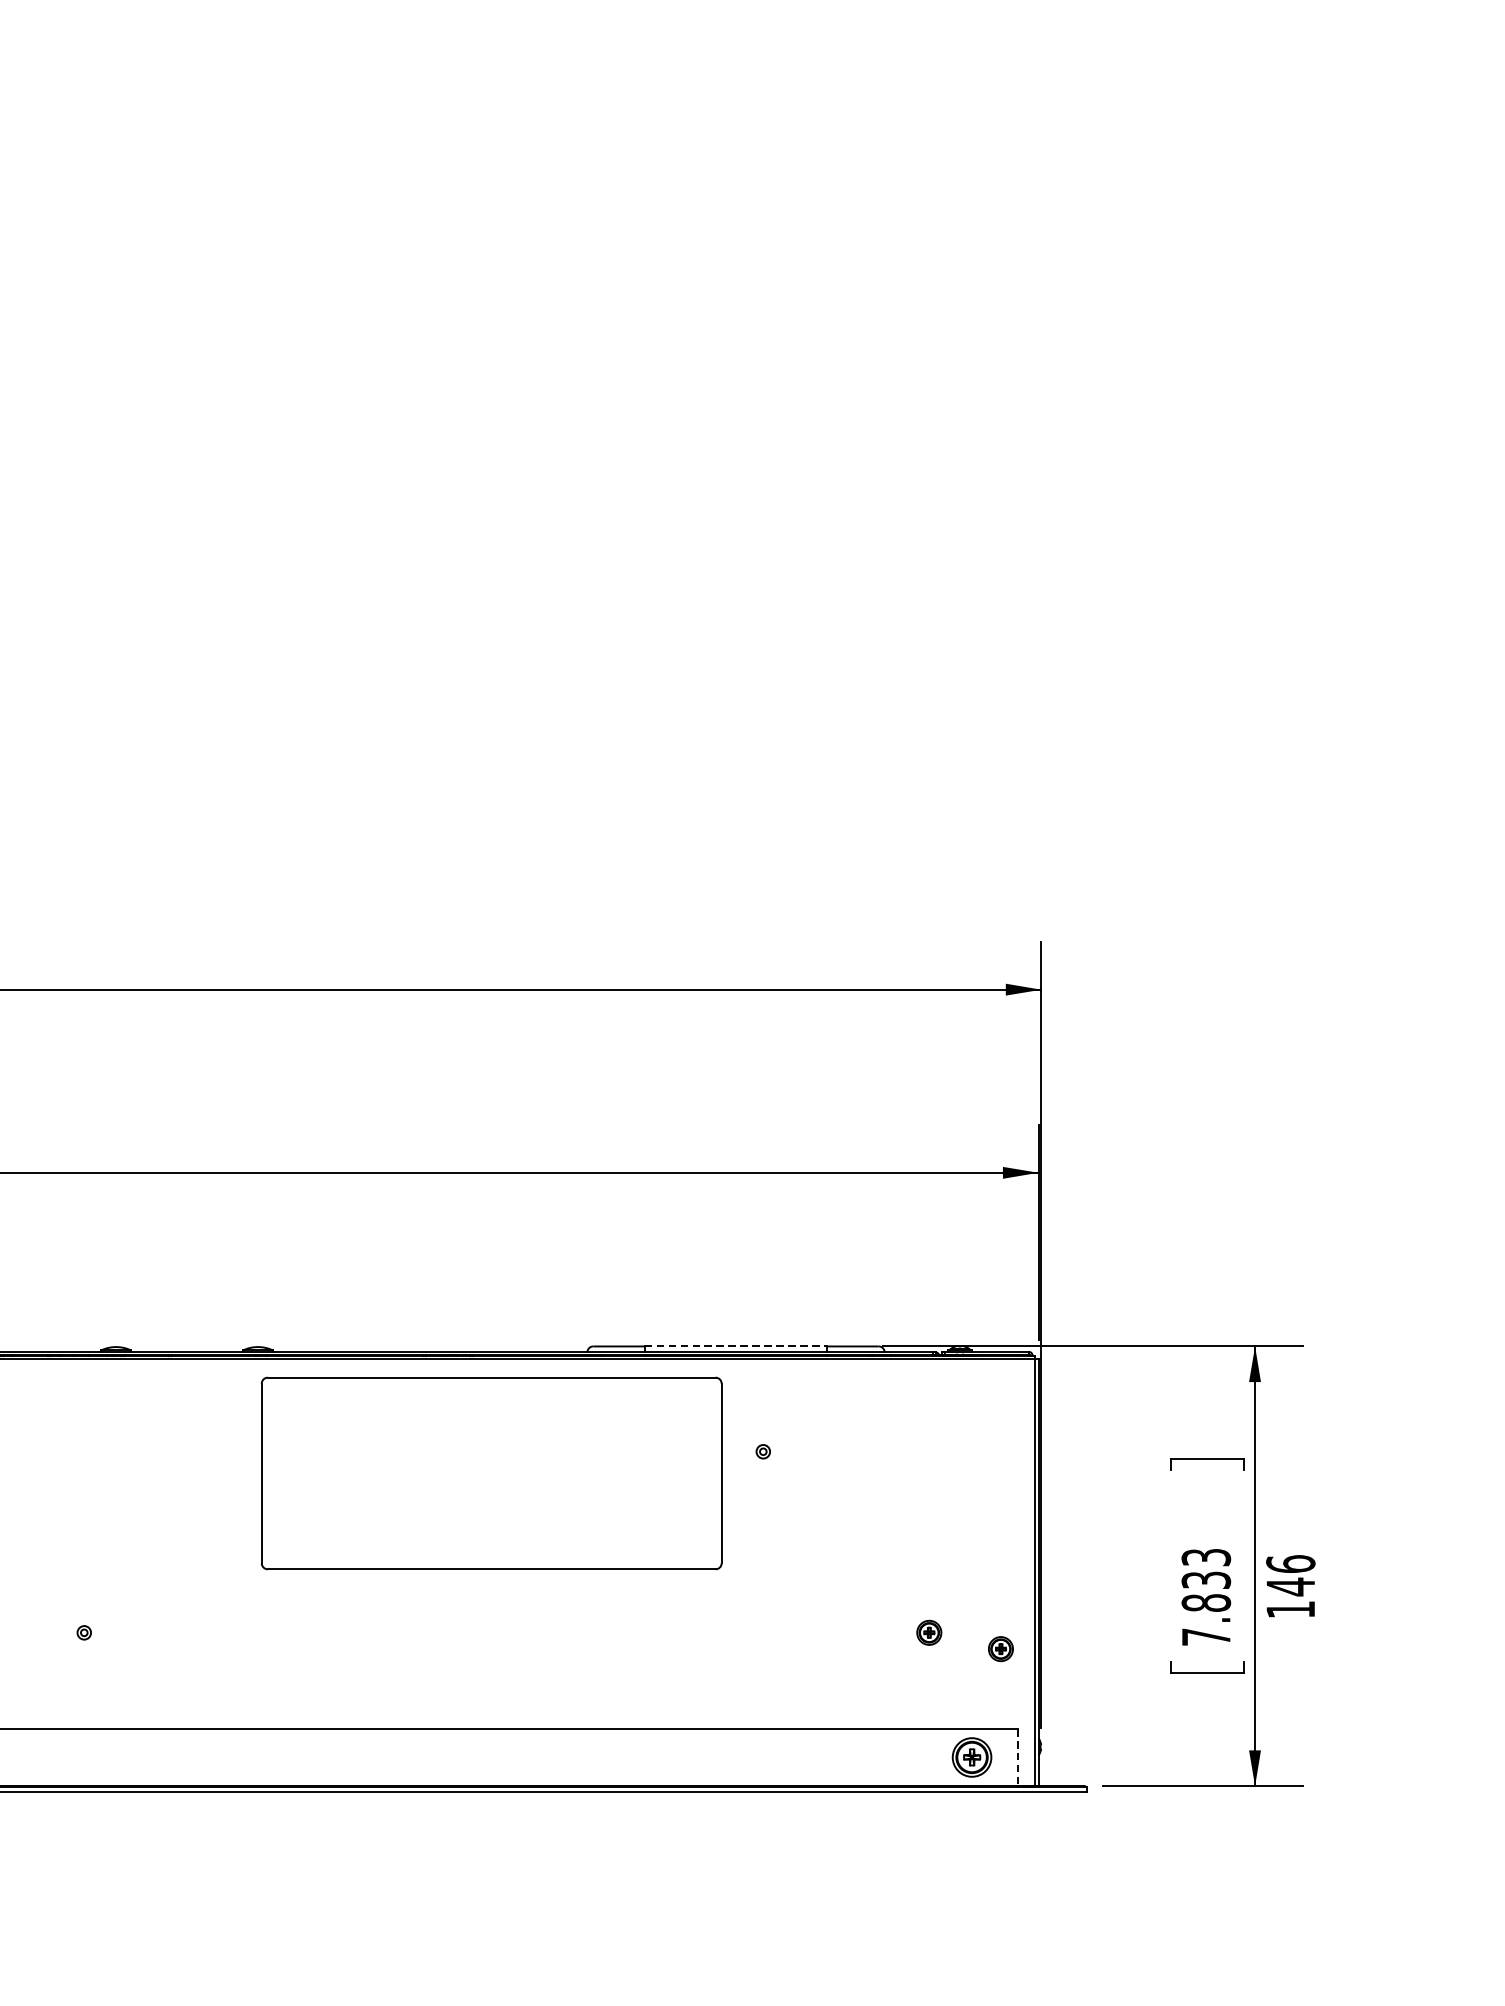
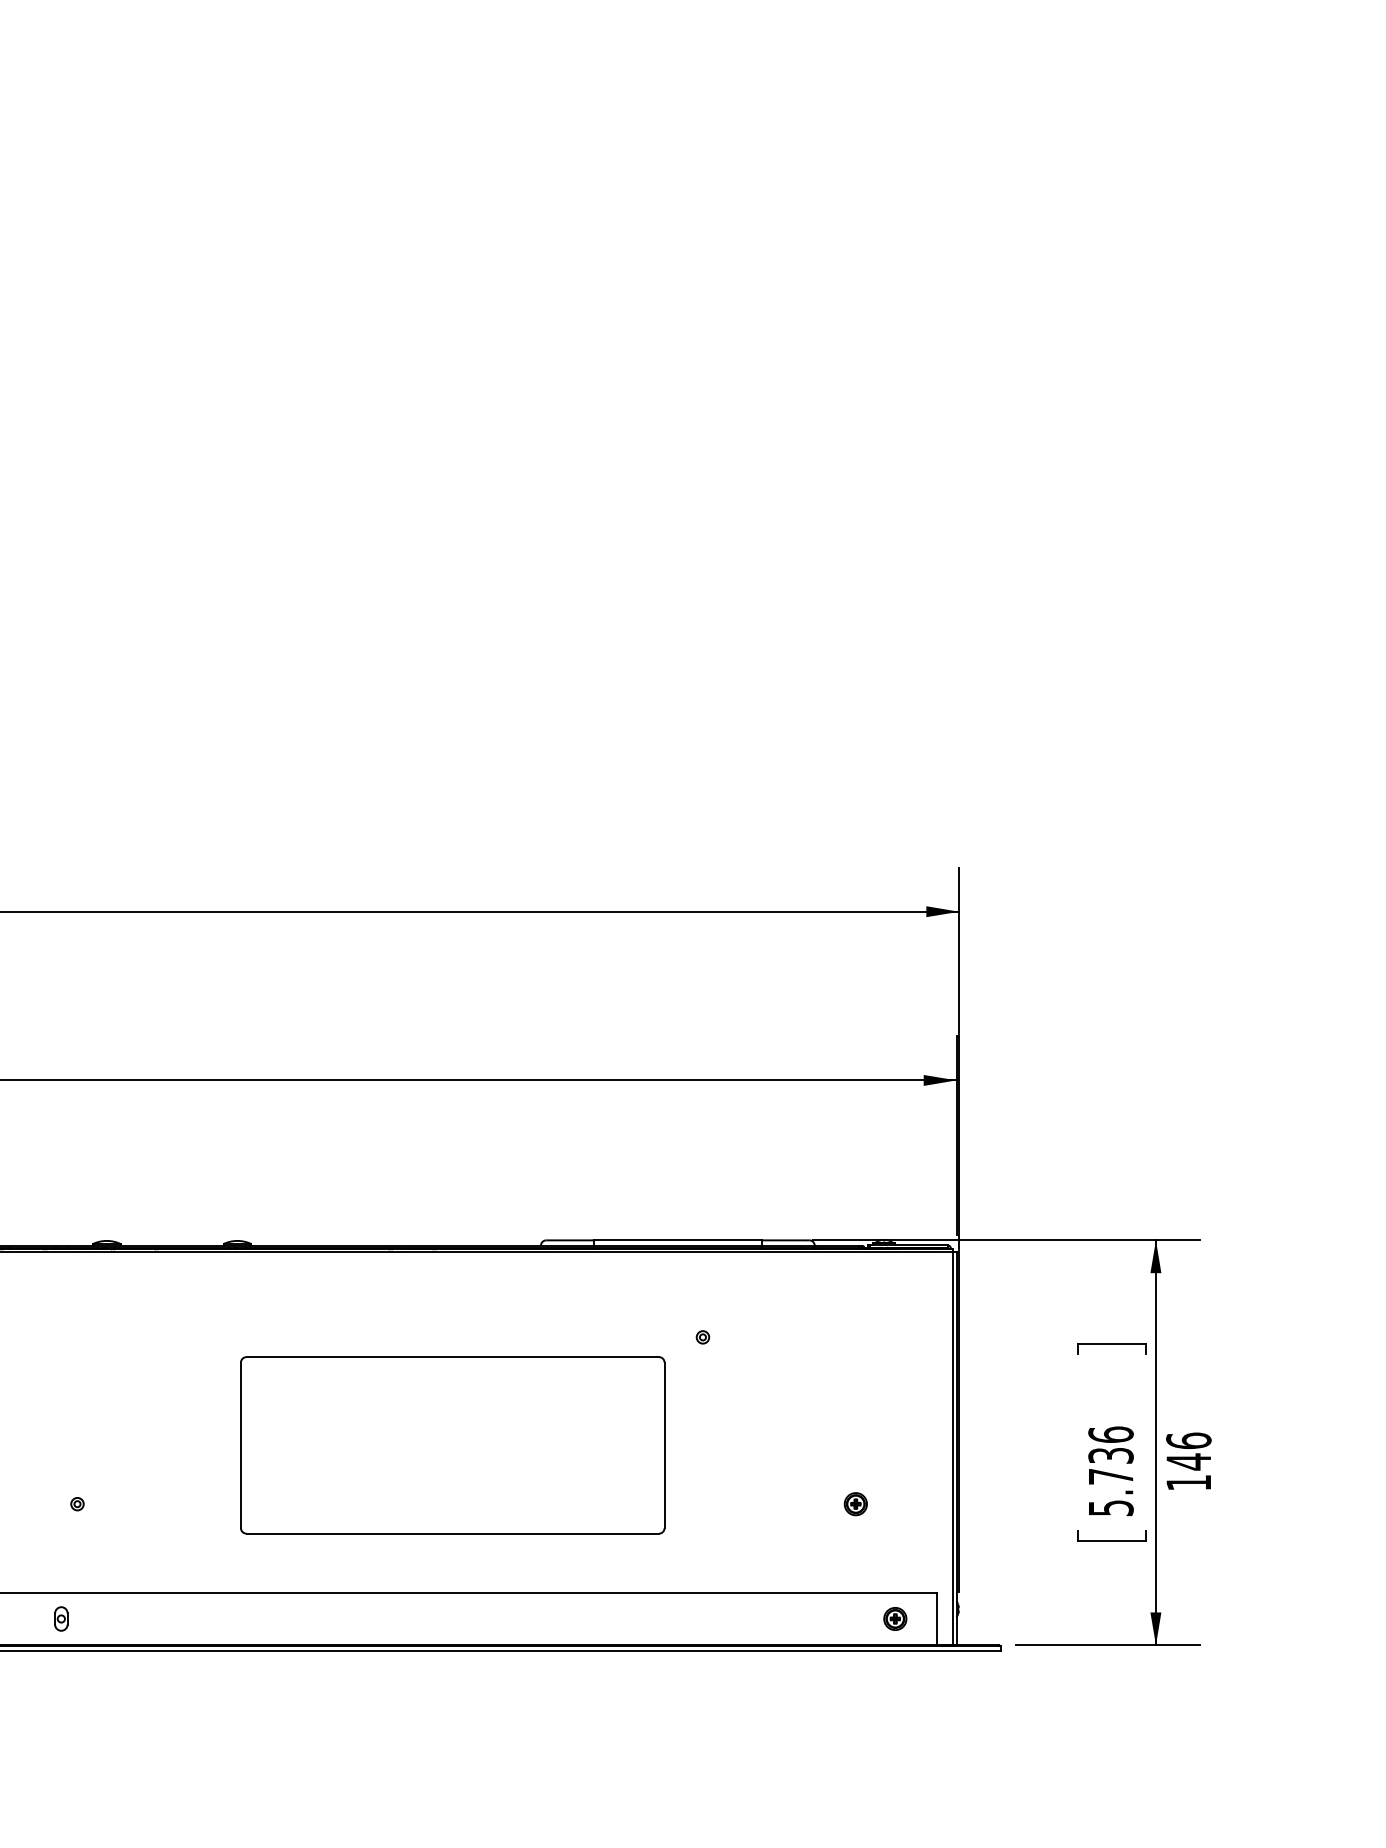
line: (736, 1346) -> (678, 1240), dashed -> solid
part: (491, 1473) -> (452, 1445), moved
text: (1205, 1597) -> (1110, 1471), 7.833 -> 5.736
part: (1000, 1649) -> (921, 1519), removed
part: (66, 1756) -> (61, 1618), added
part: (972, 1756) -> (895, 1618), size x0.62
line: (1017, 1758) -> (937, 1619), dashed -> solid

